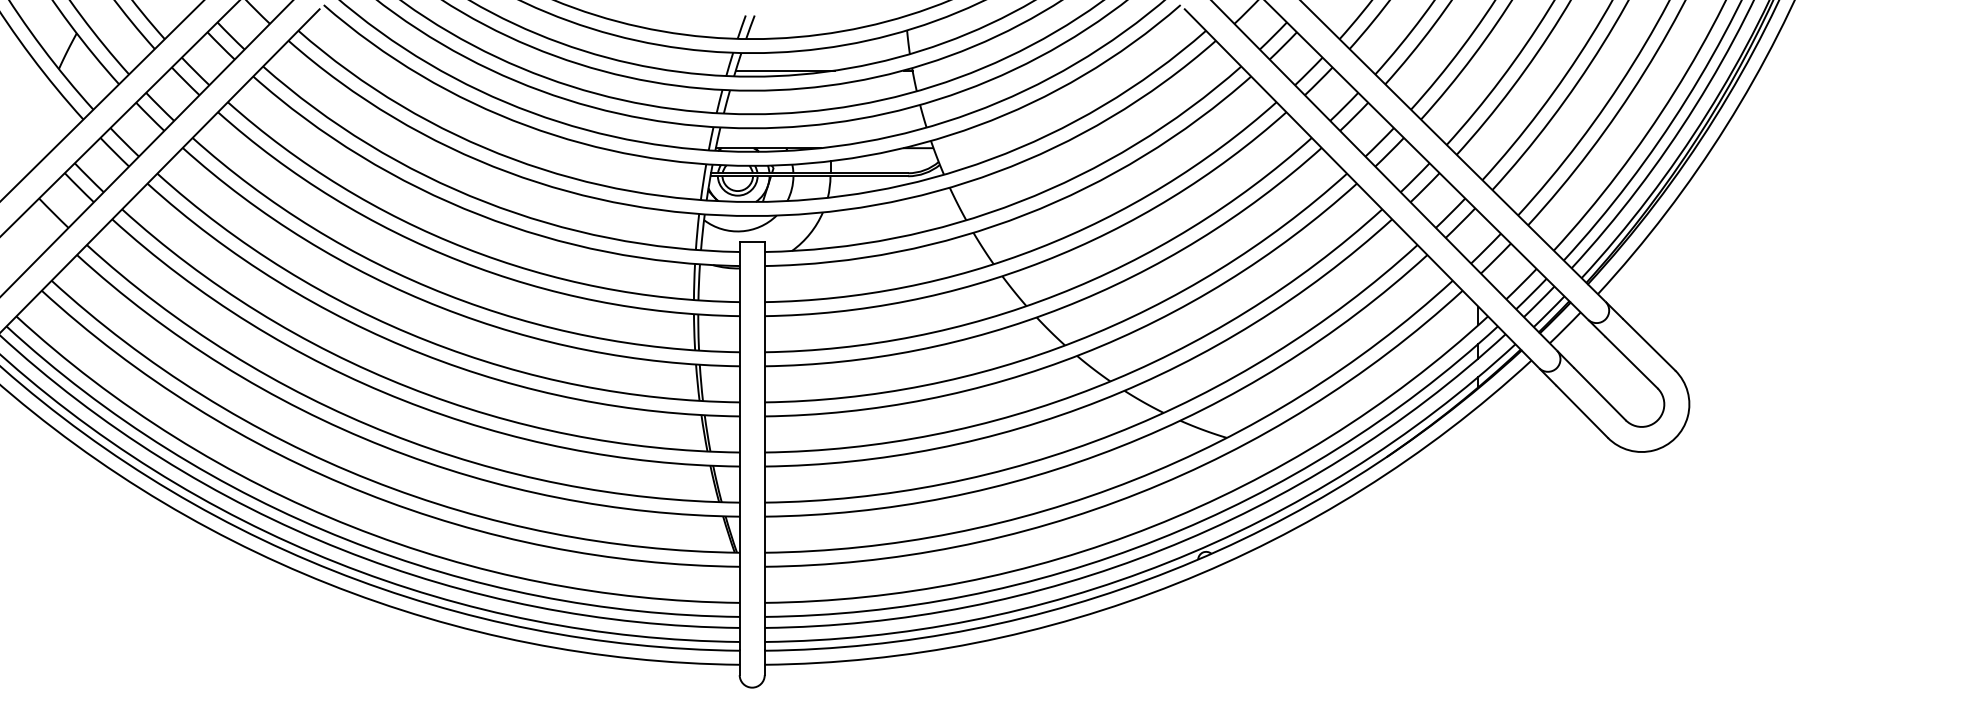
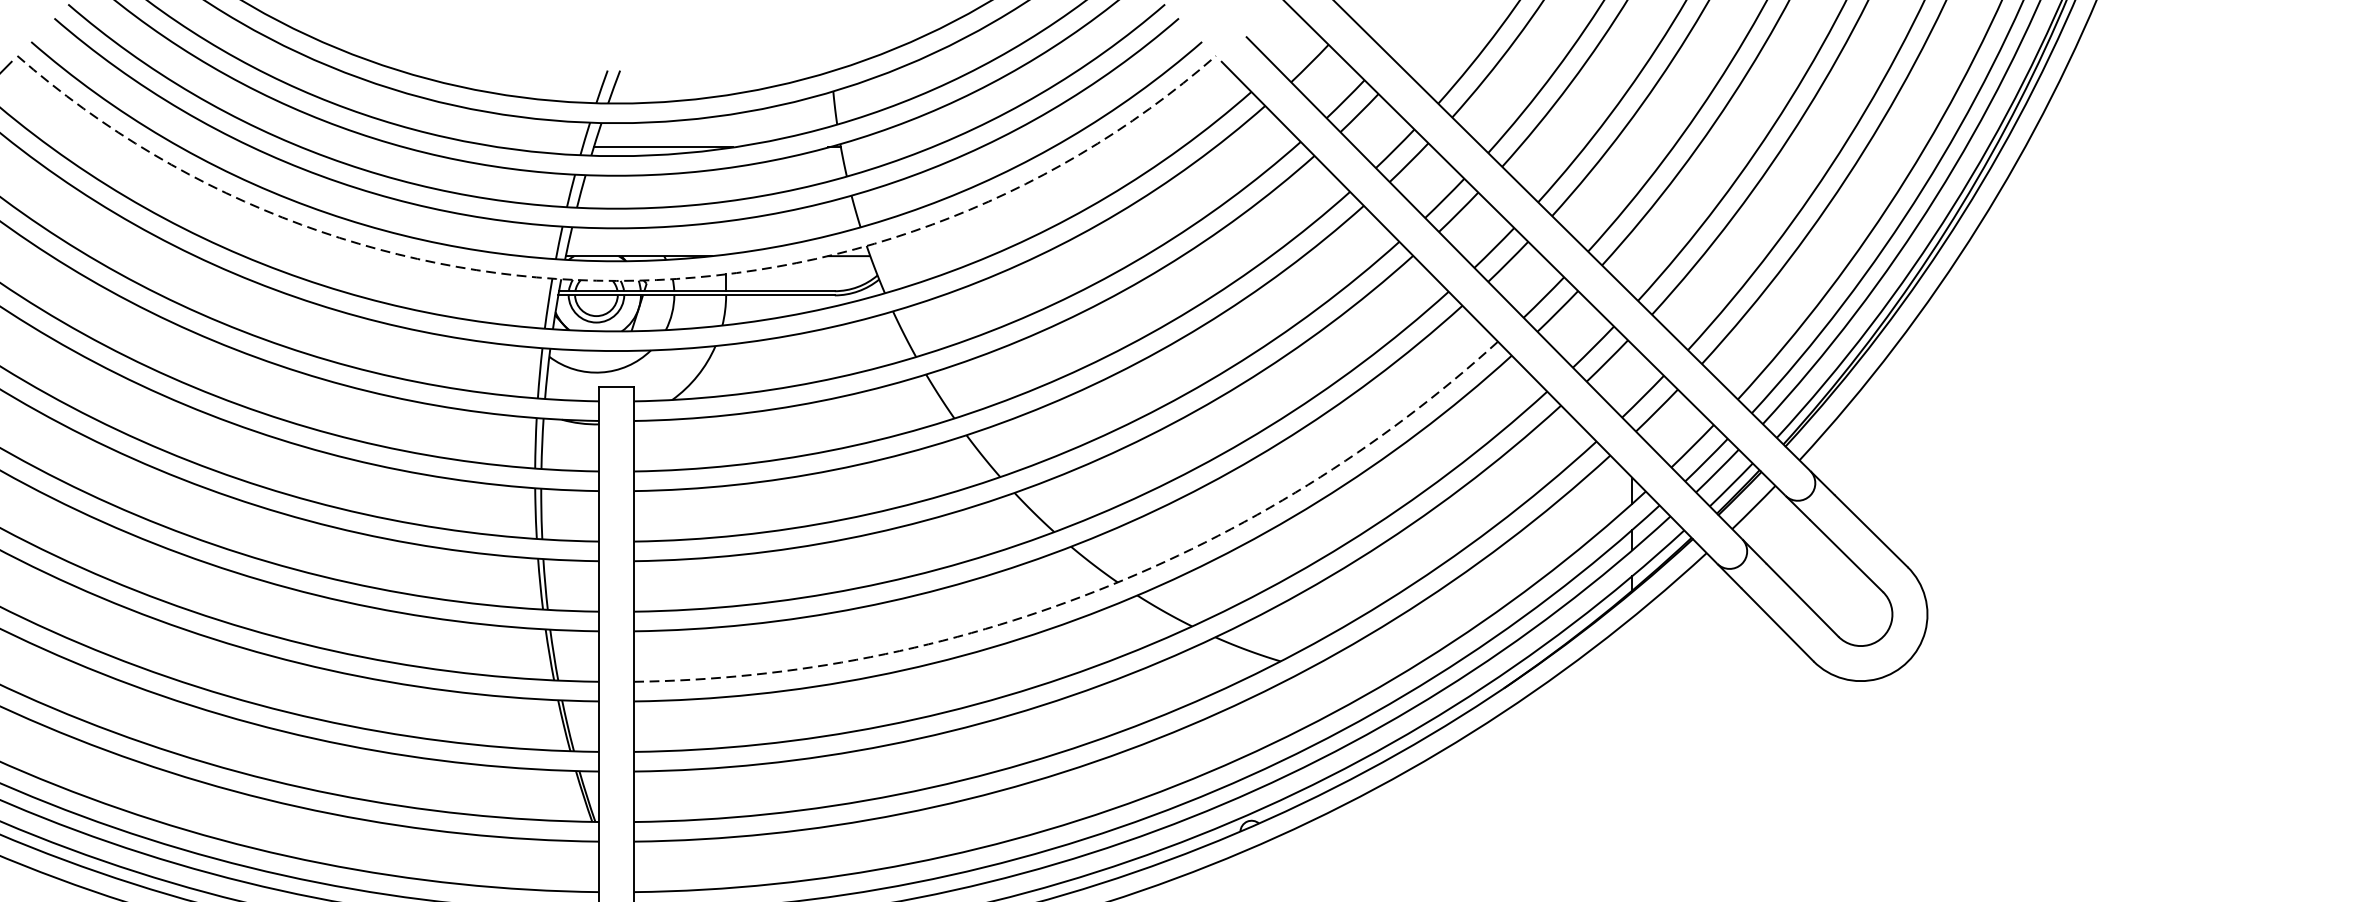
arc: (752, 165) -> (617, 280), solid -> dashed
arc: (1095, 387) -> (1096, 590), solid -> dashed

